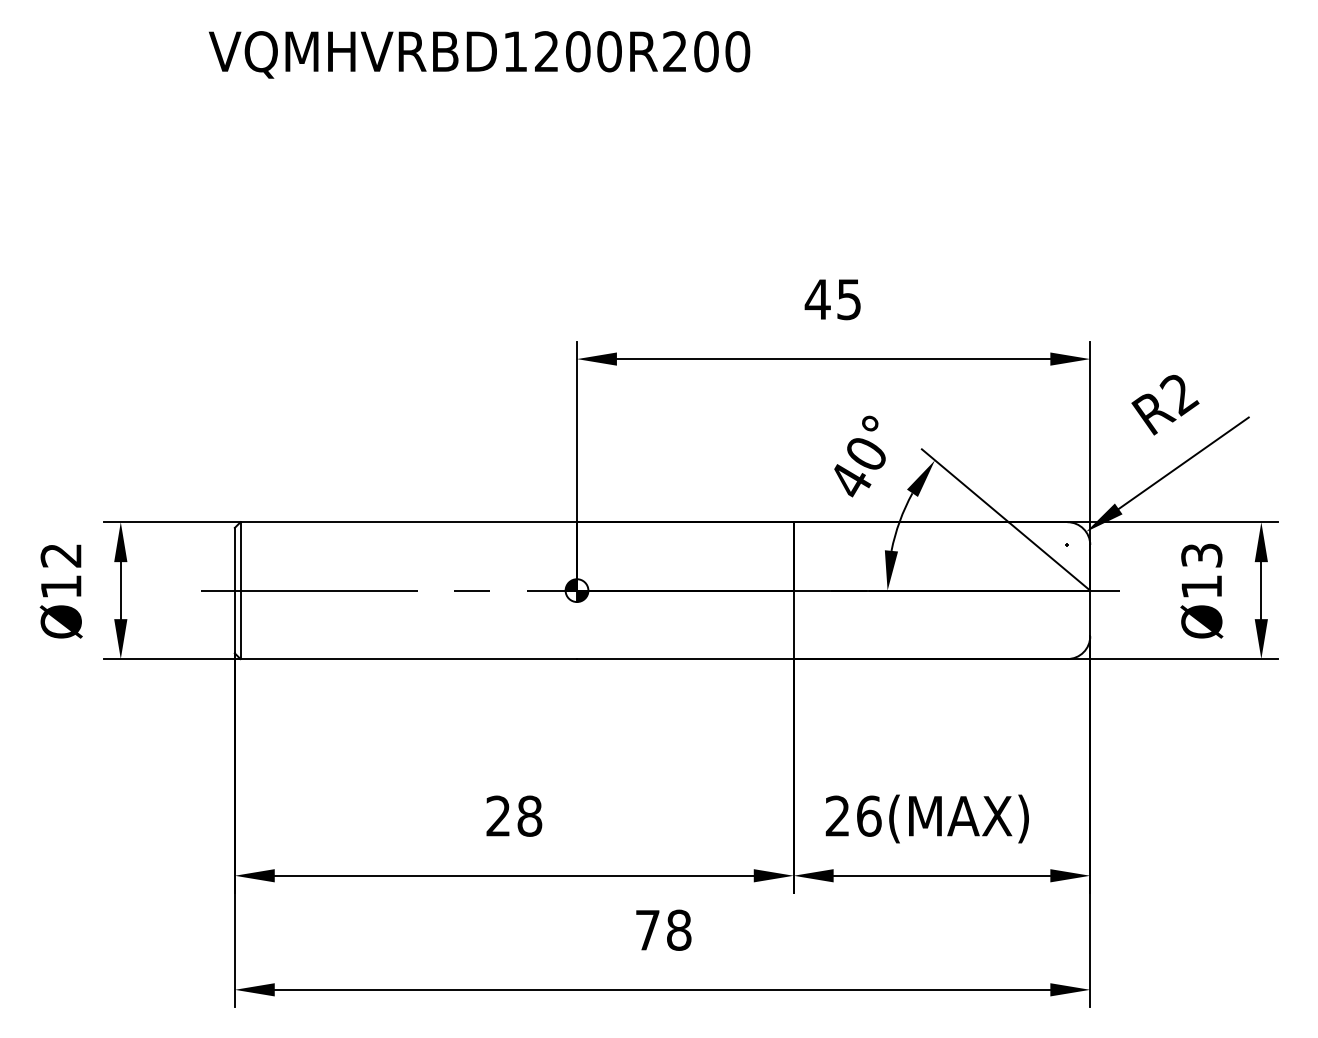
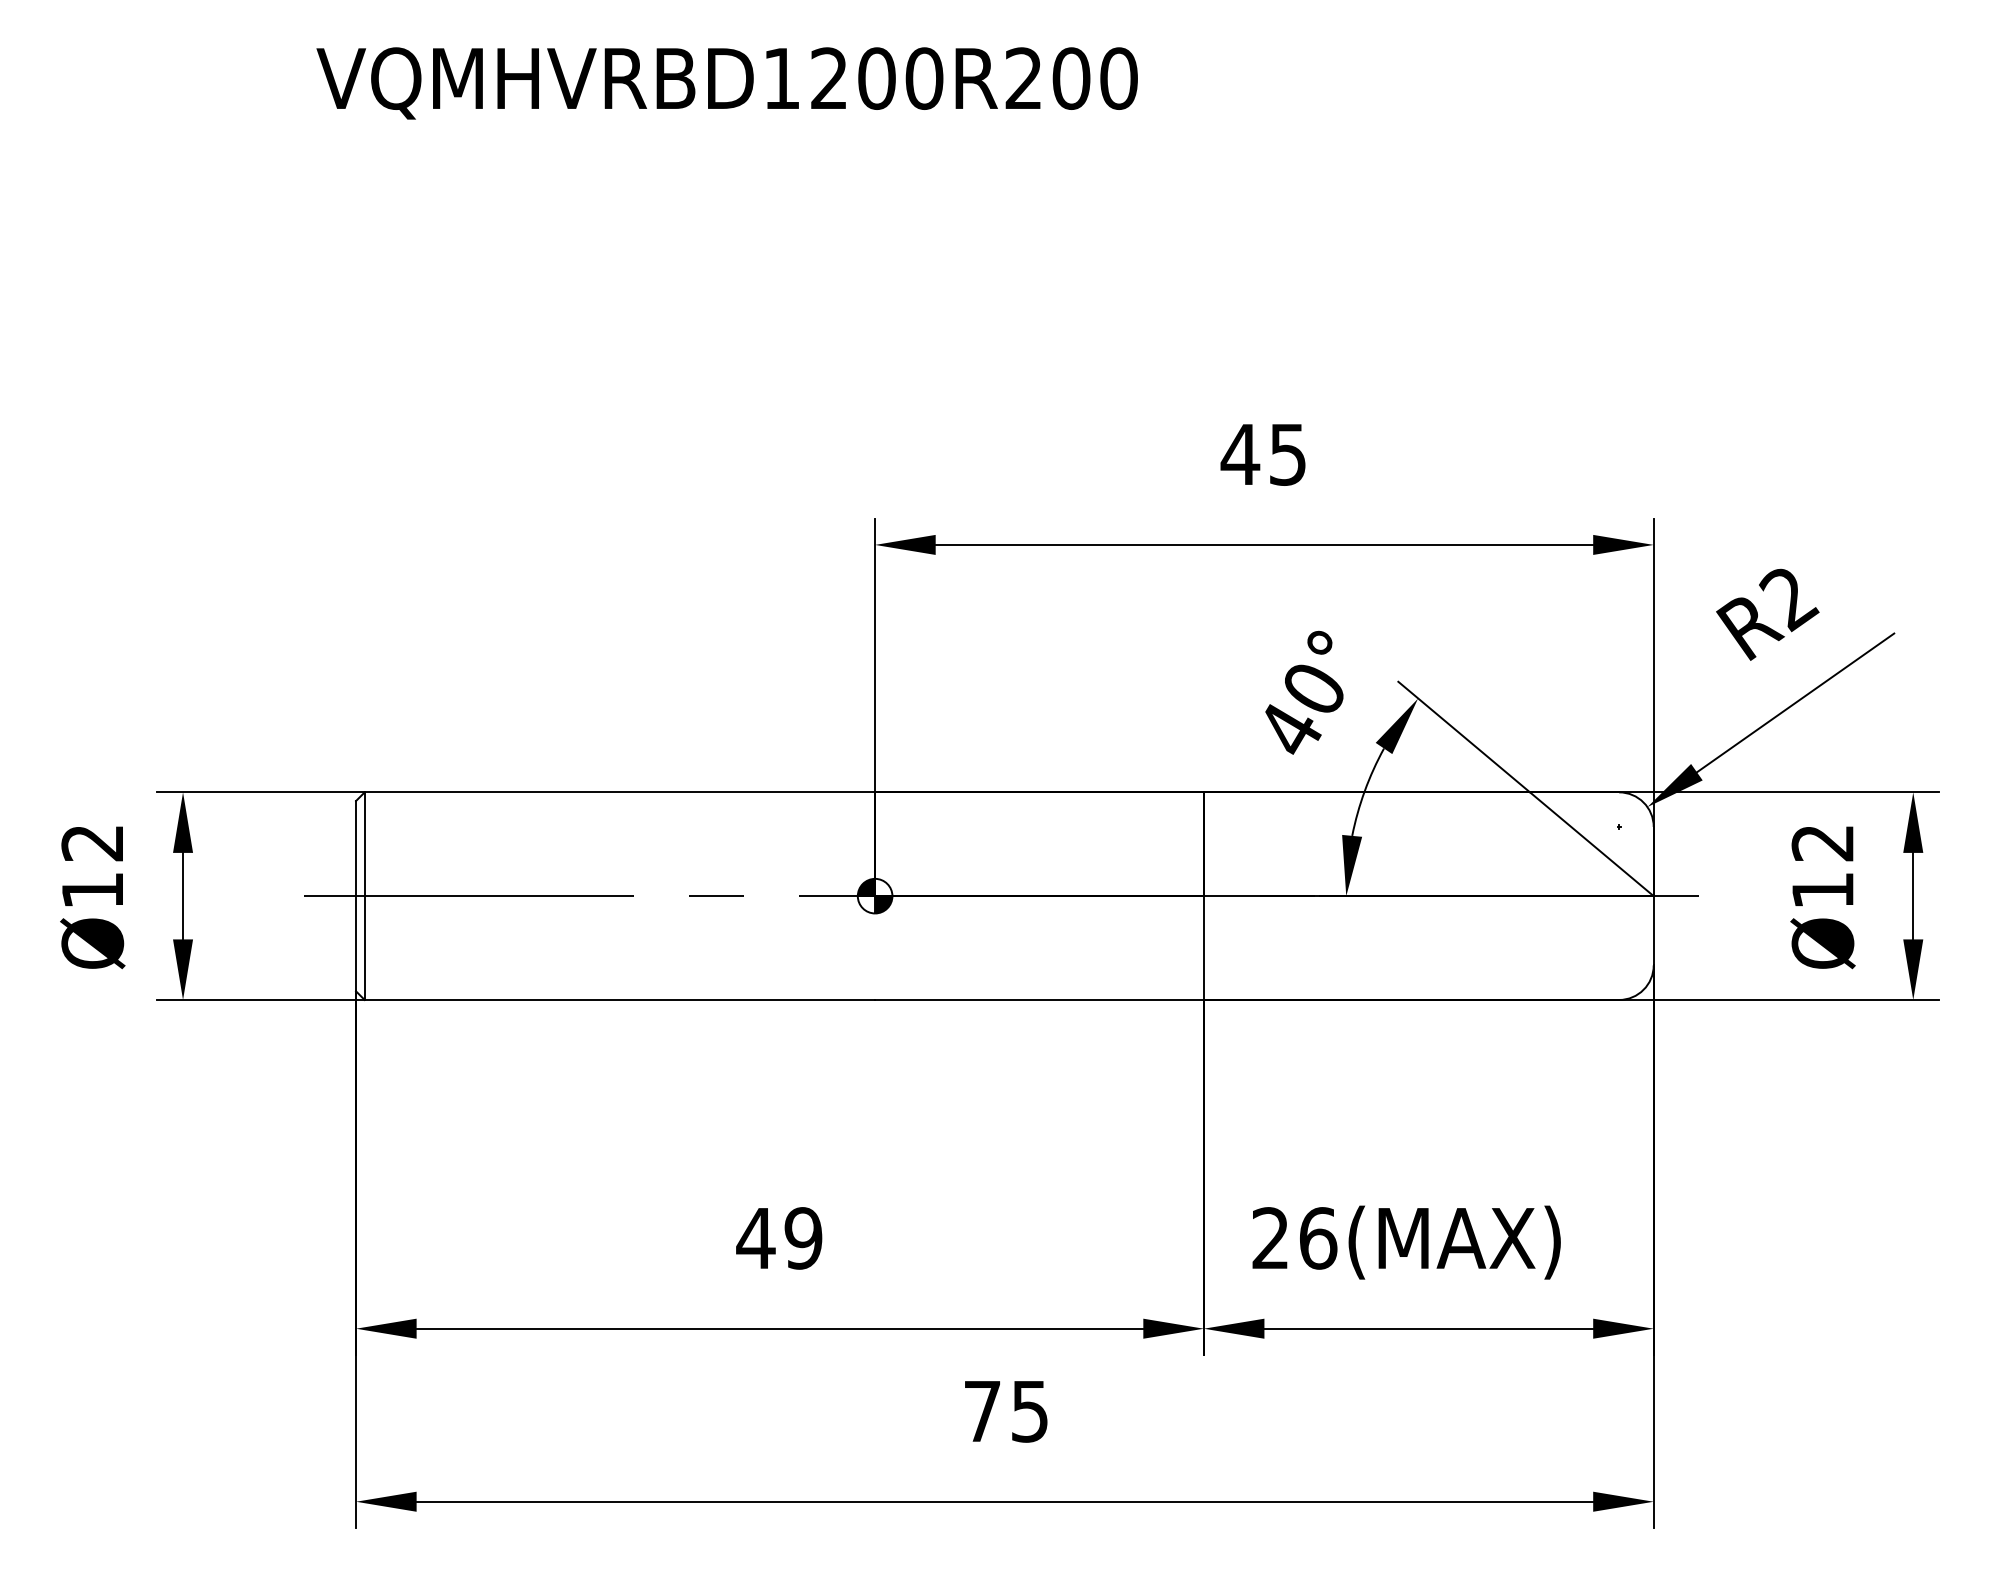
text: (1201, 555) -> (1822, 842), Ø13 -> Ø12
text: (513, 815) -> (778, 1237), 28 -> 49
text: (679, 929) -> (1030, 1410), 78 -> 75

